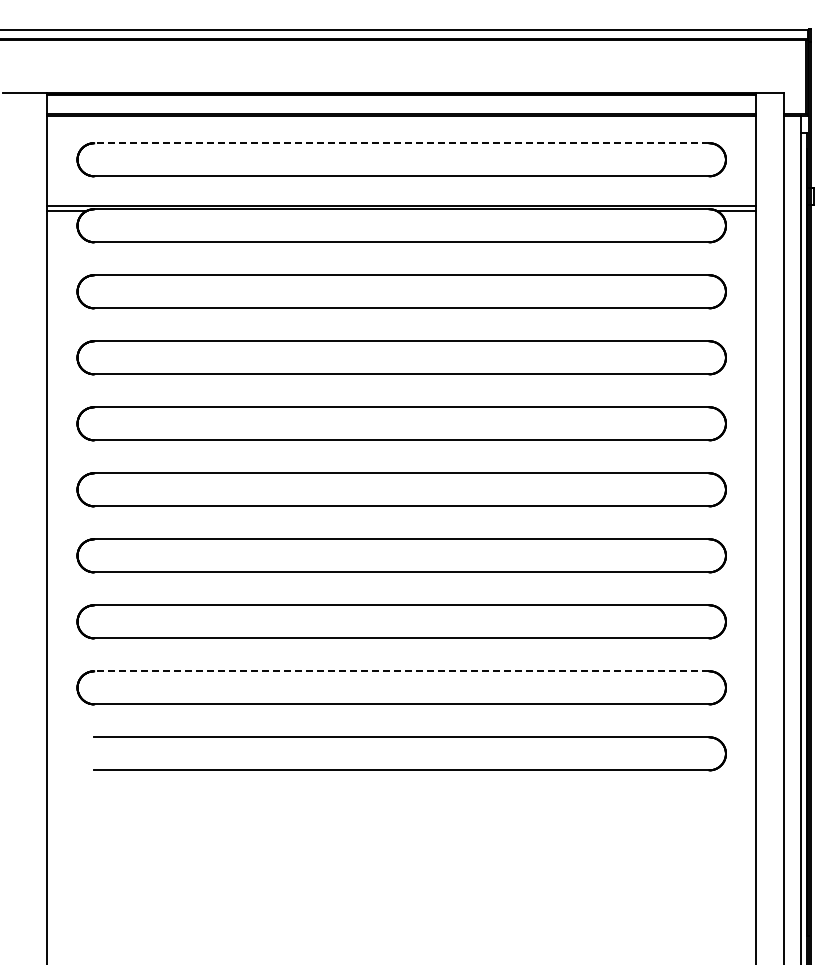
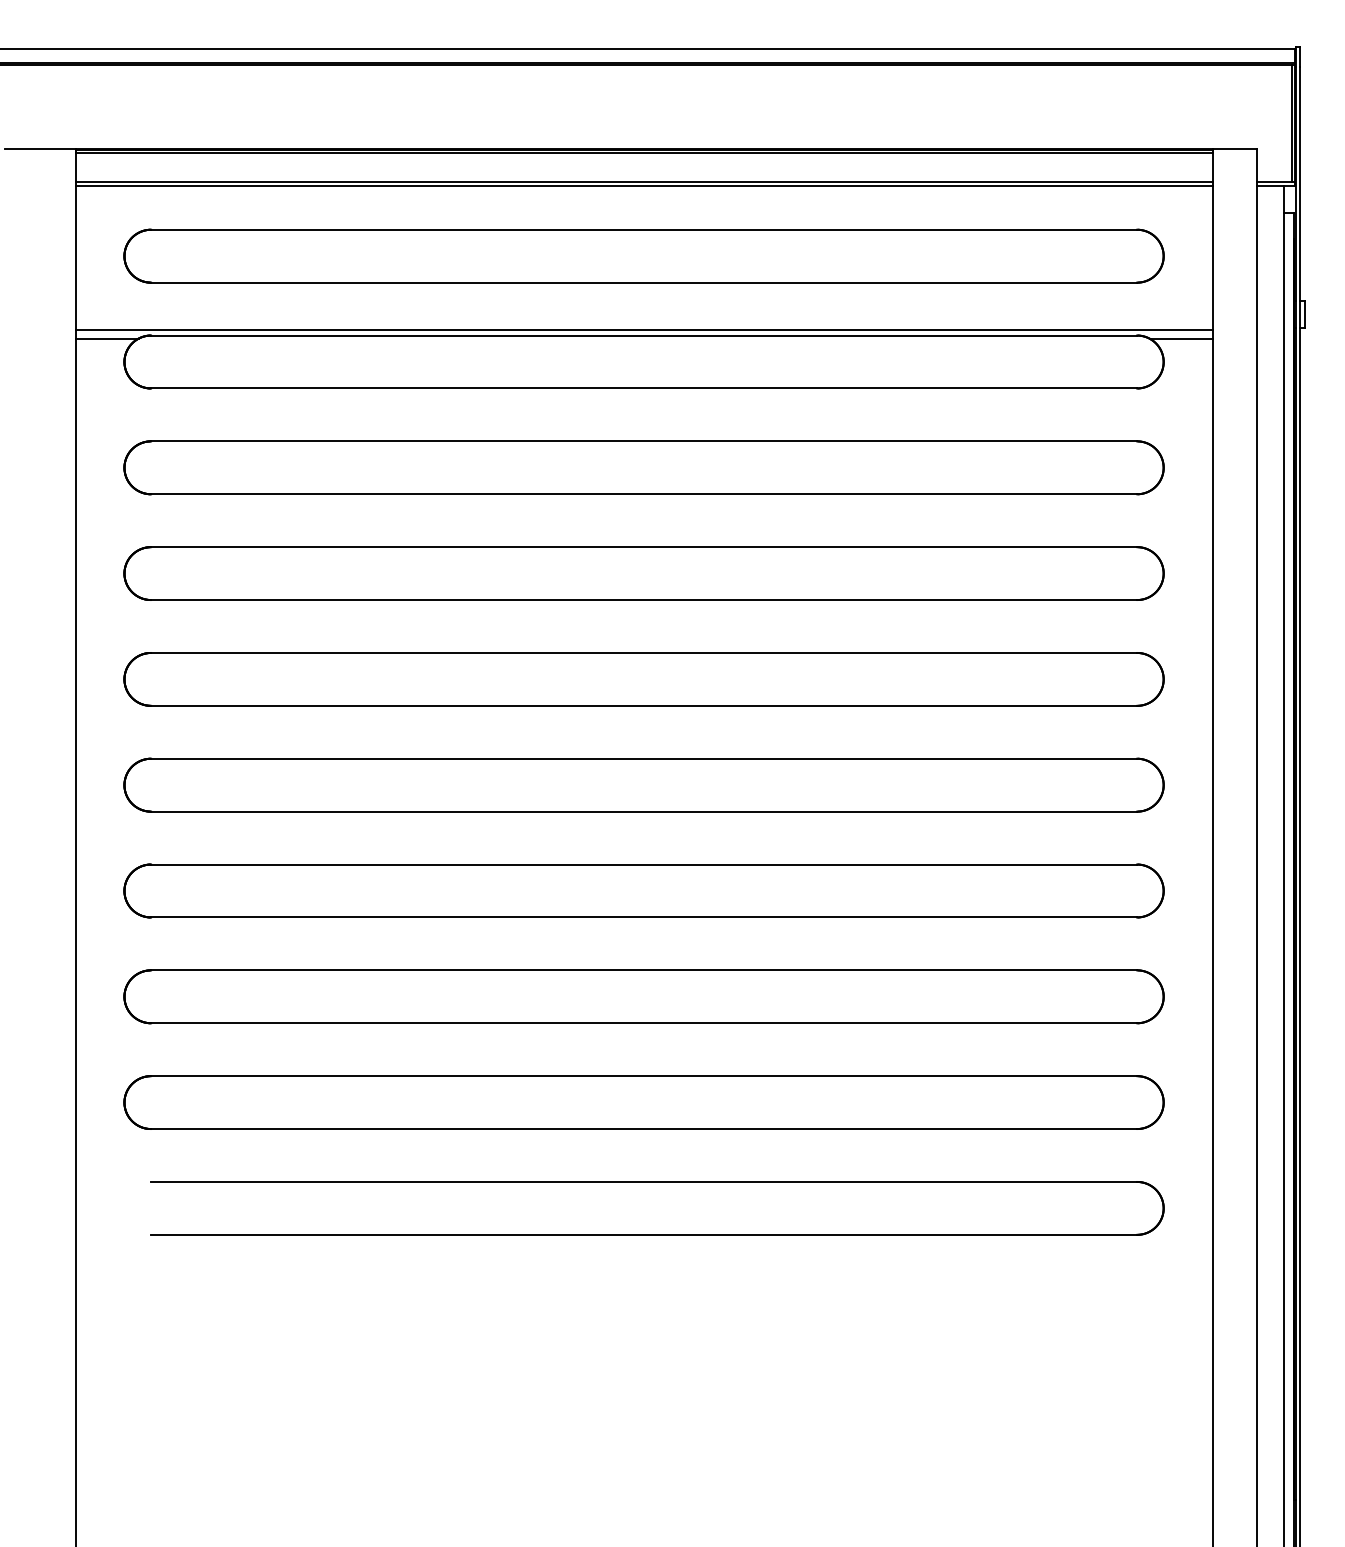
line: (401, 143) -> (643, 230), dashed -> solid
line: (401, 671) -> (643, 1076), dashed -> solid

